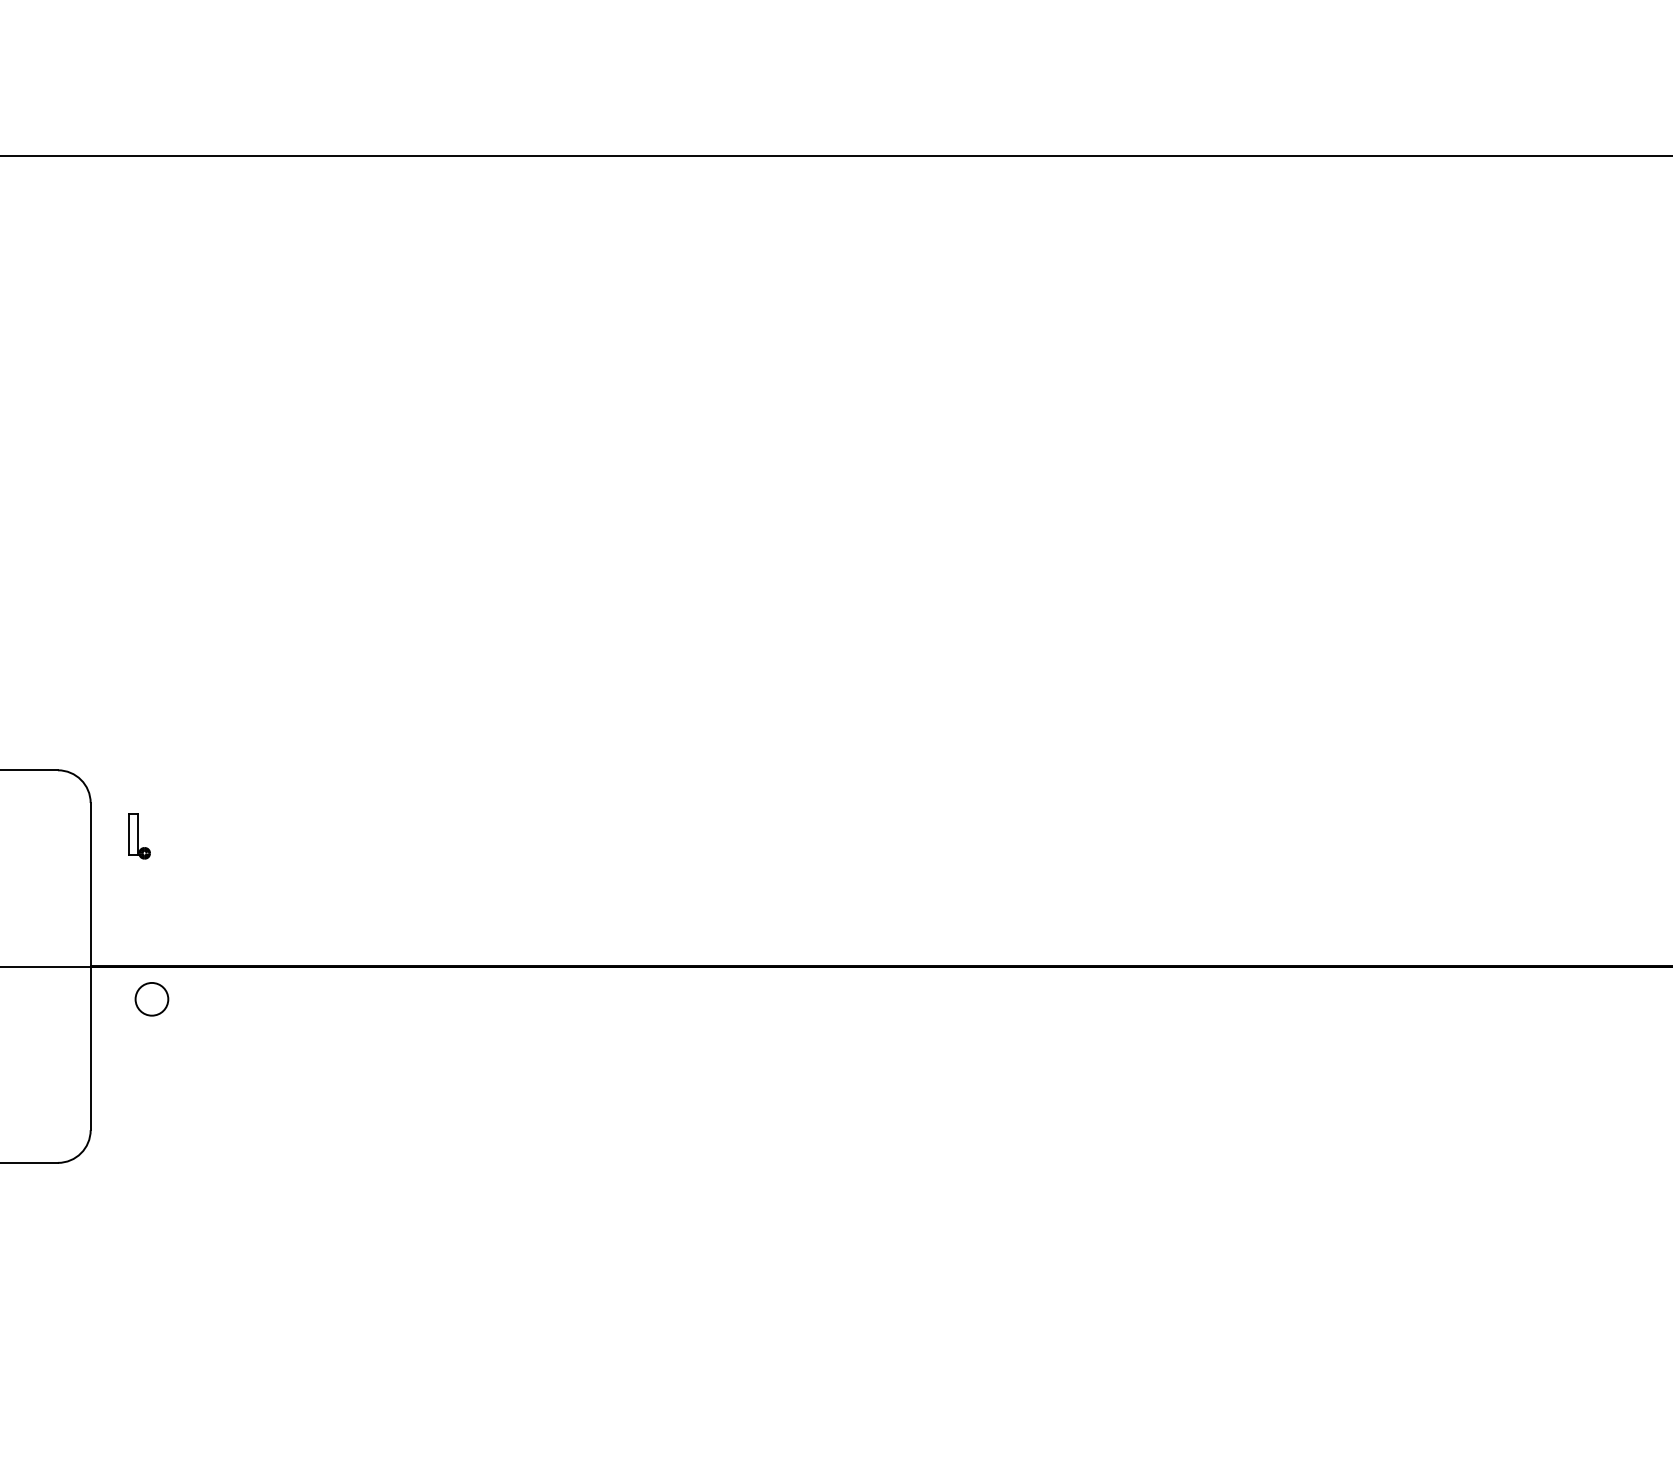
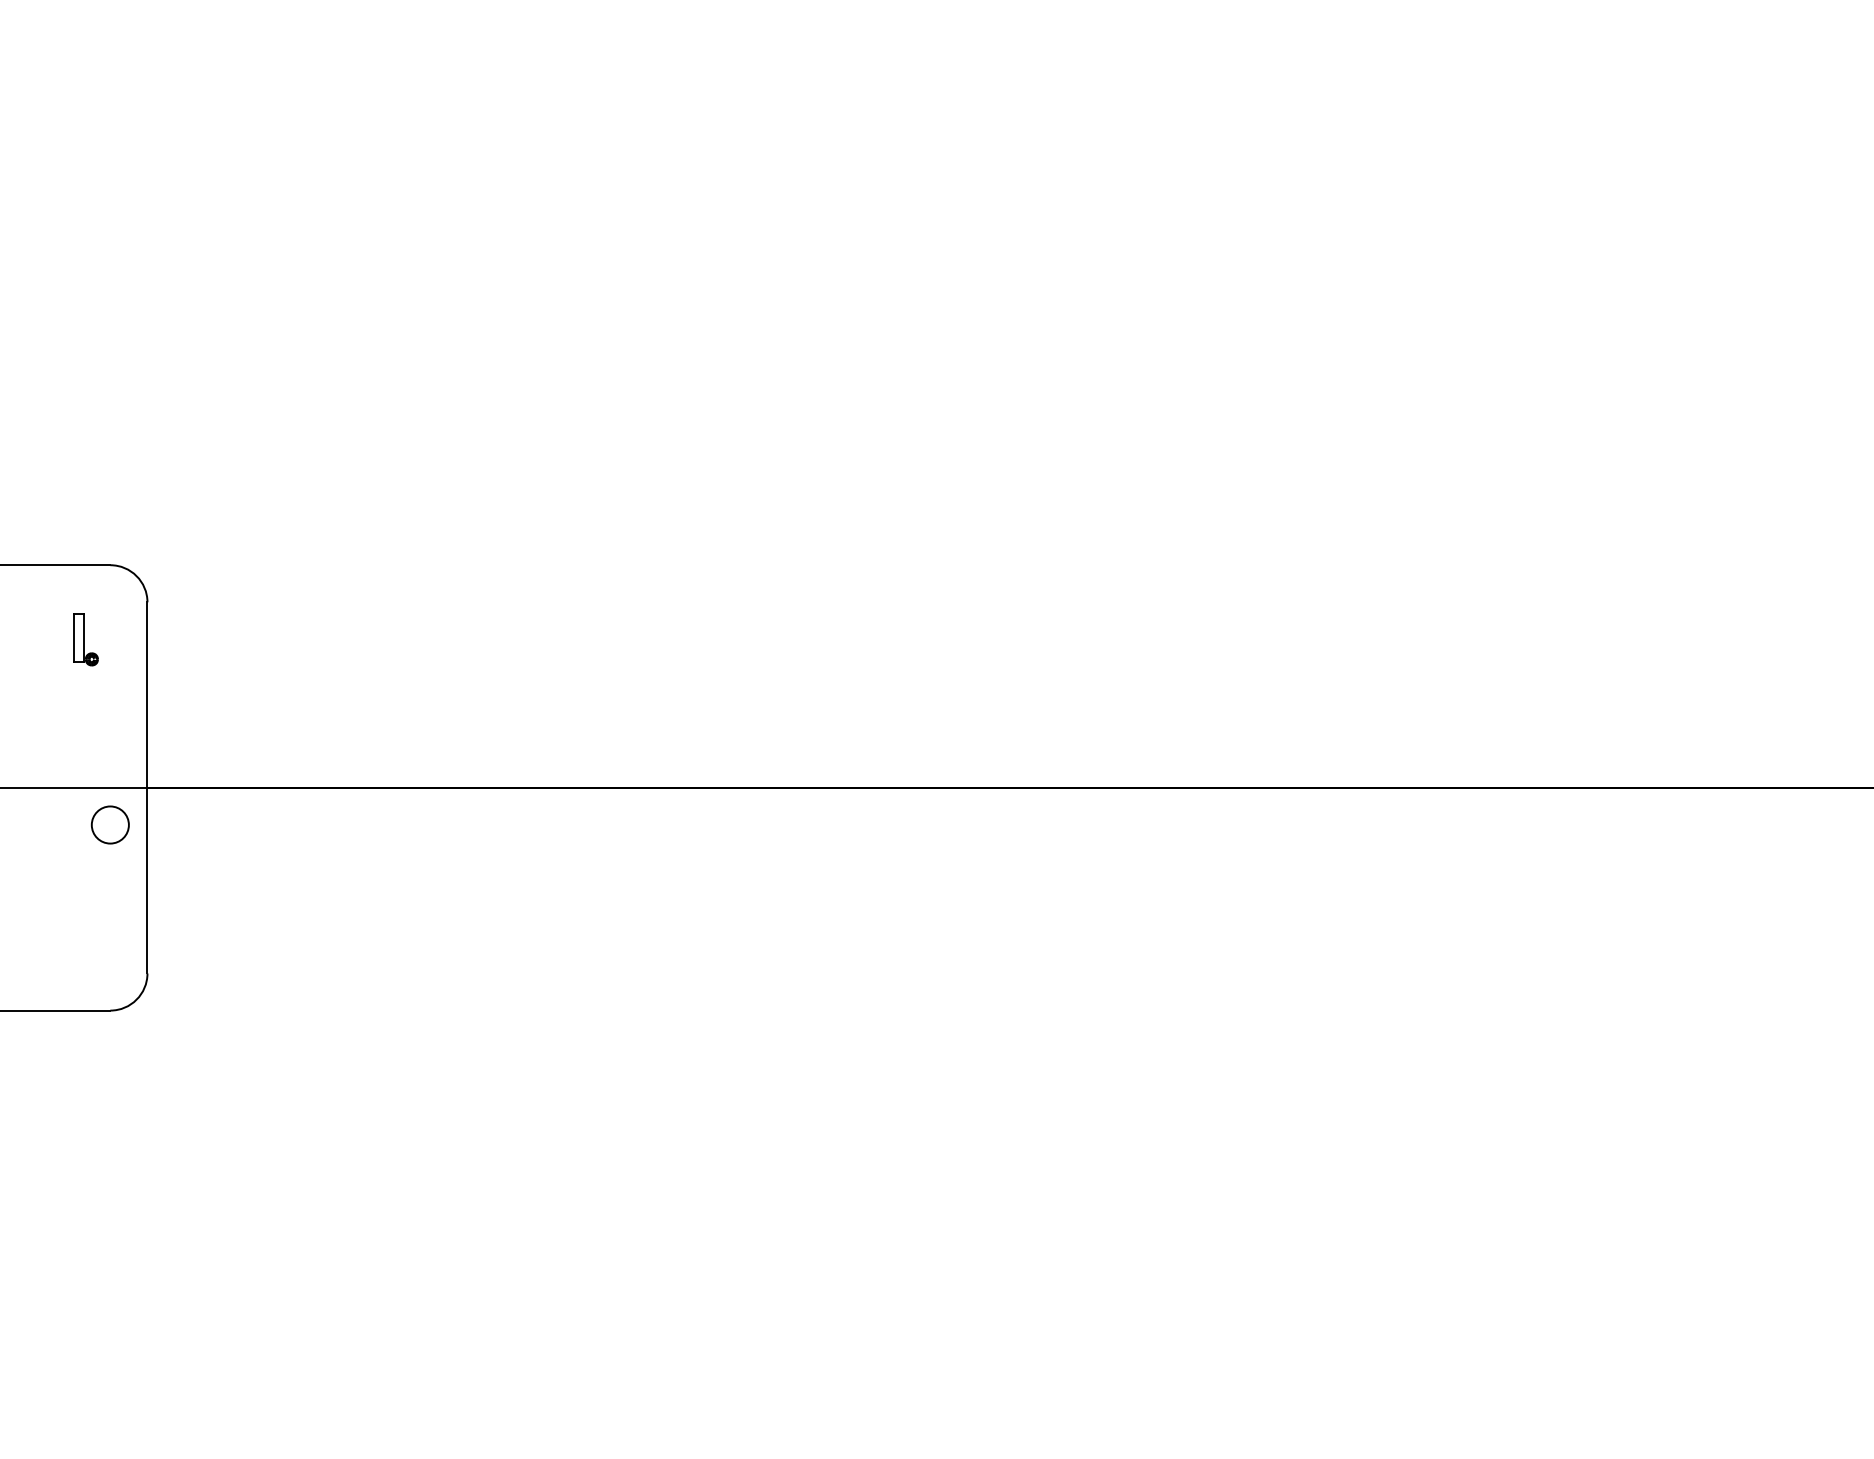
part: (139, 836) -> (86, 640), moved
circle: (151, 999) -> (109, 825), moved

